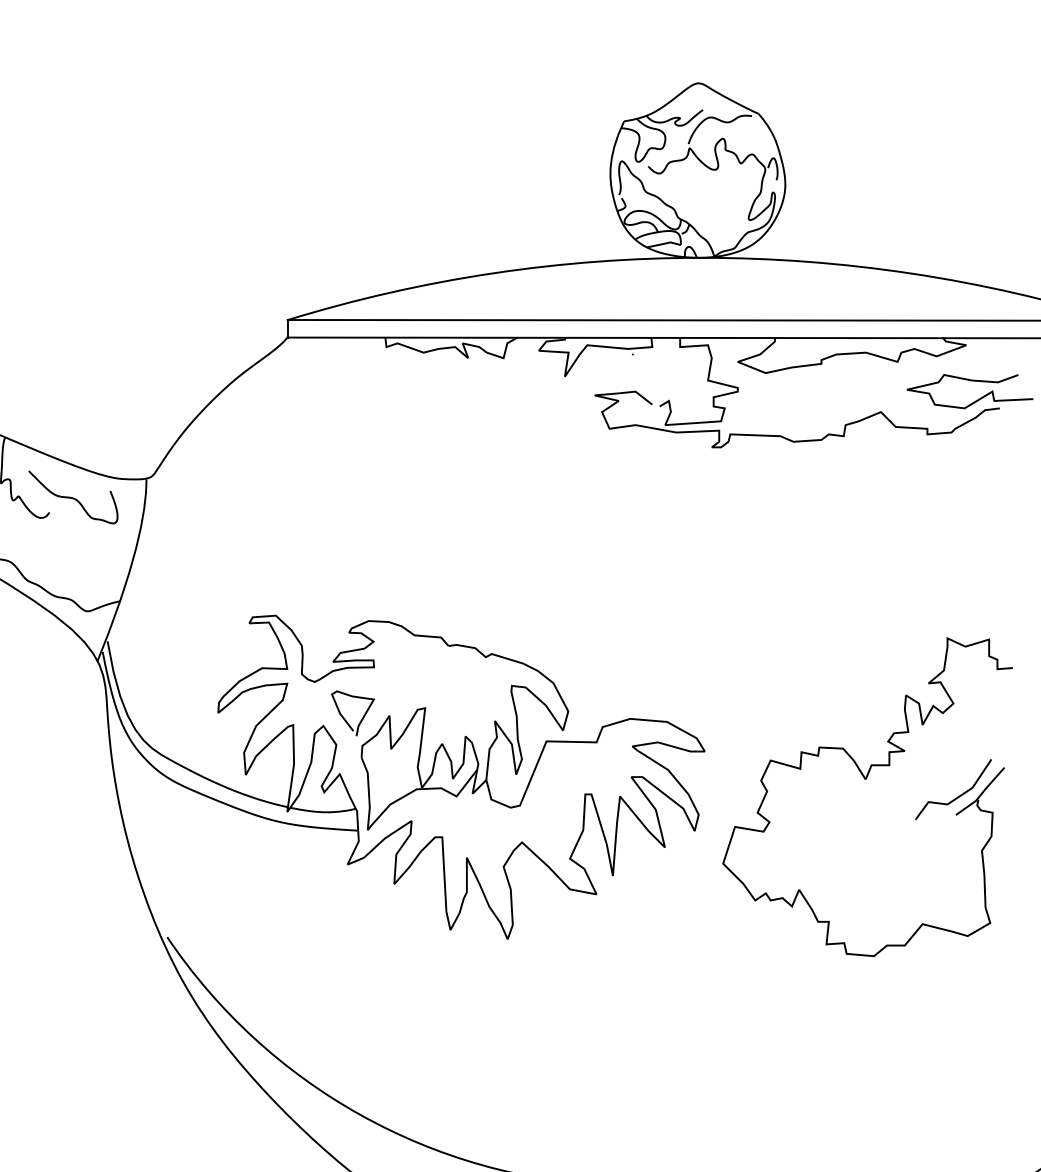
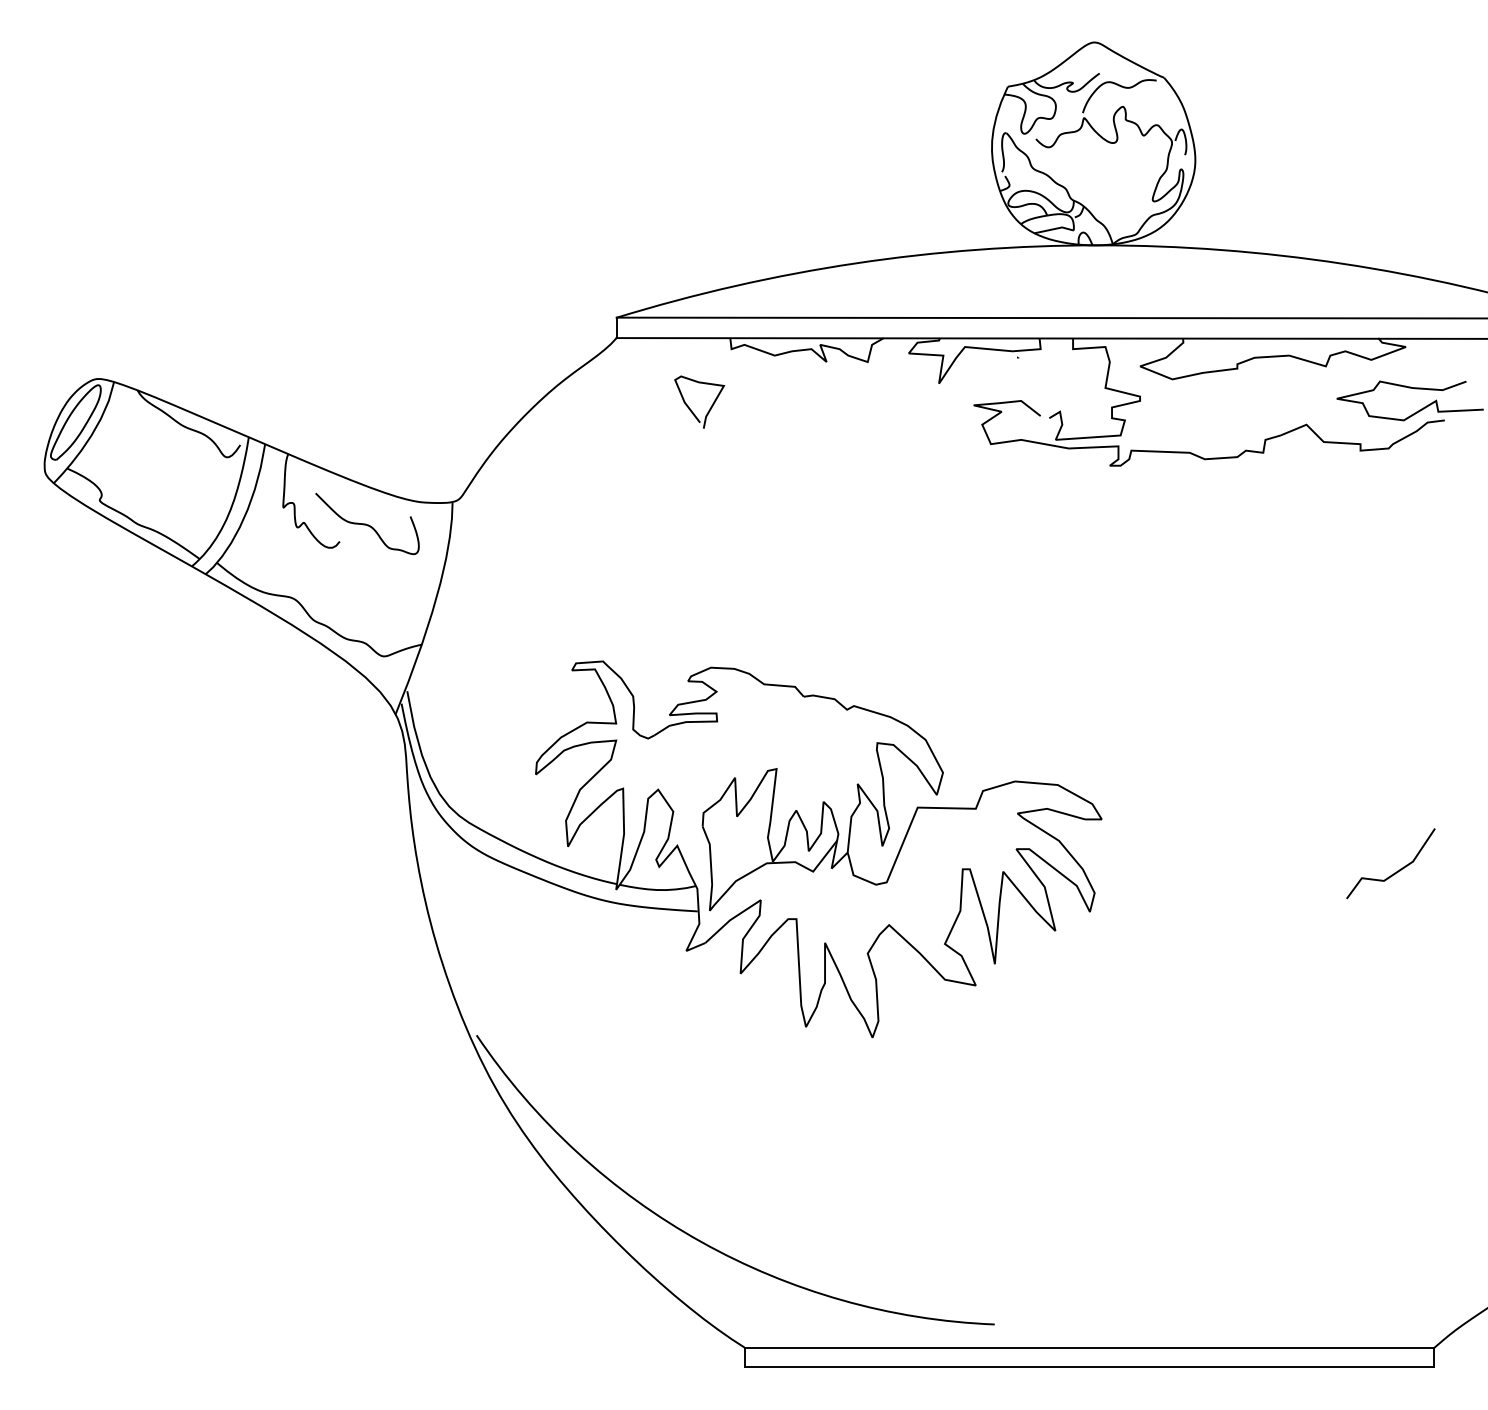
curve: (345, 719) -> (691, 409), moved
part: (866, 779) -> (1289, 852), removed

